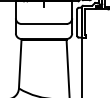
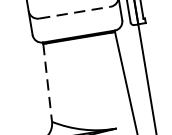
line: (44, 24) -> (75, 13), solid -> dashed
line: (20, 64) -> (48, 83), solid -> dashed

